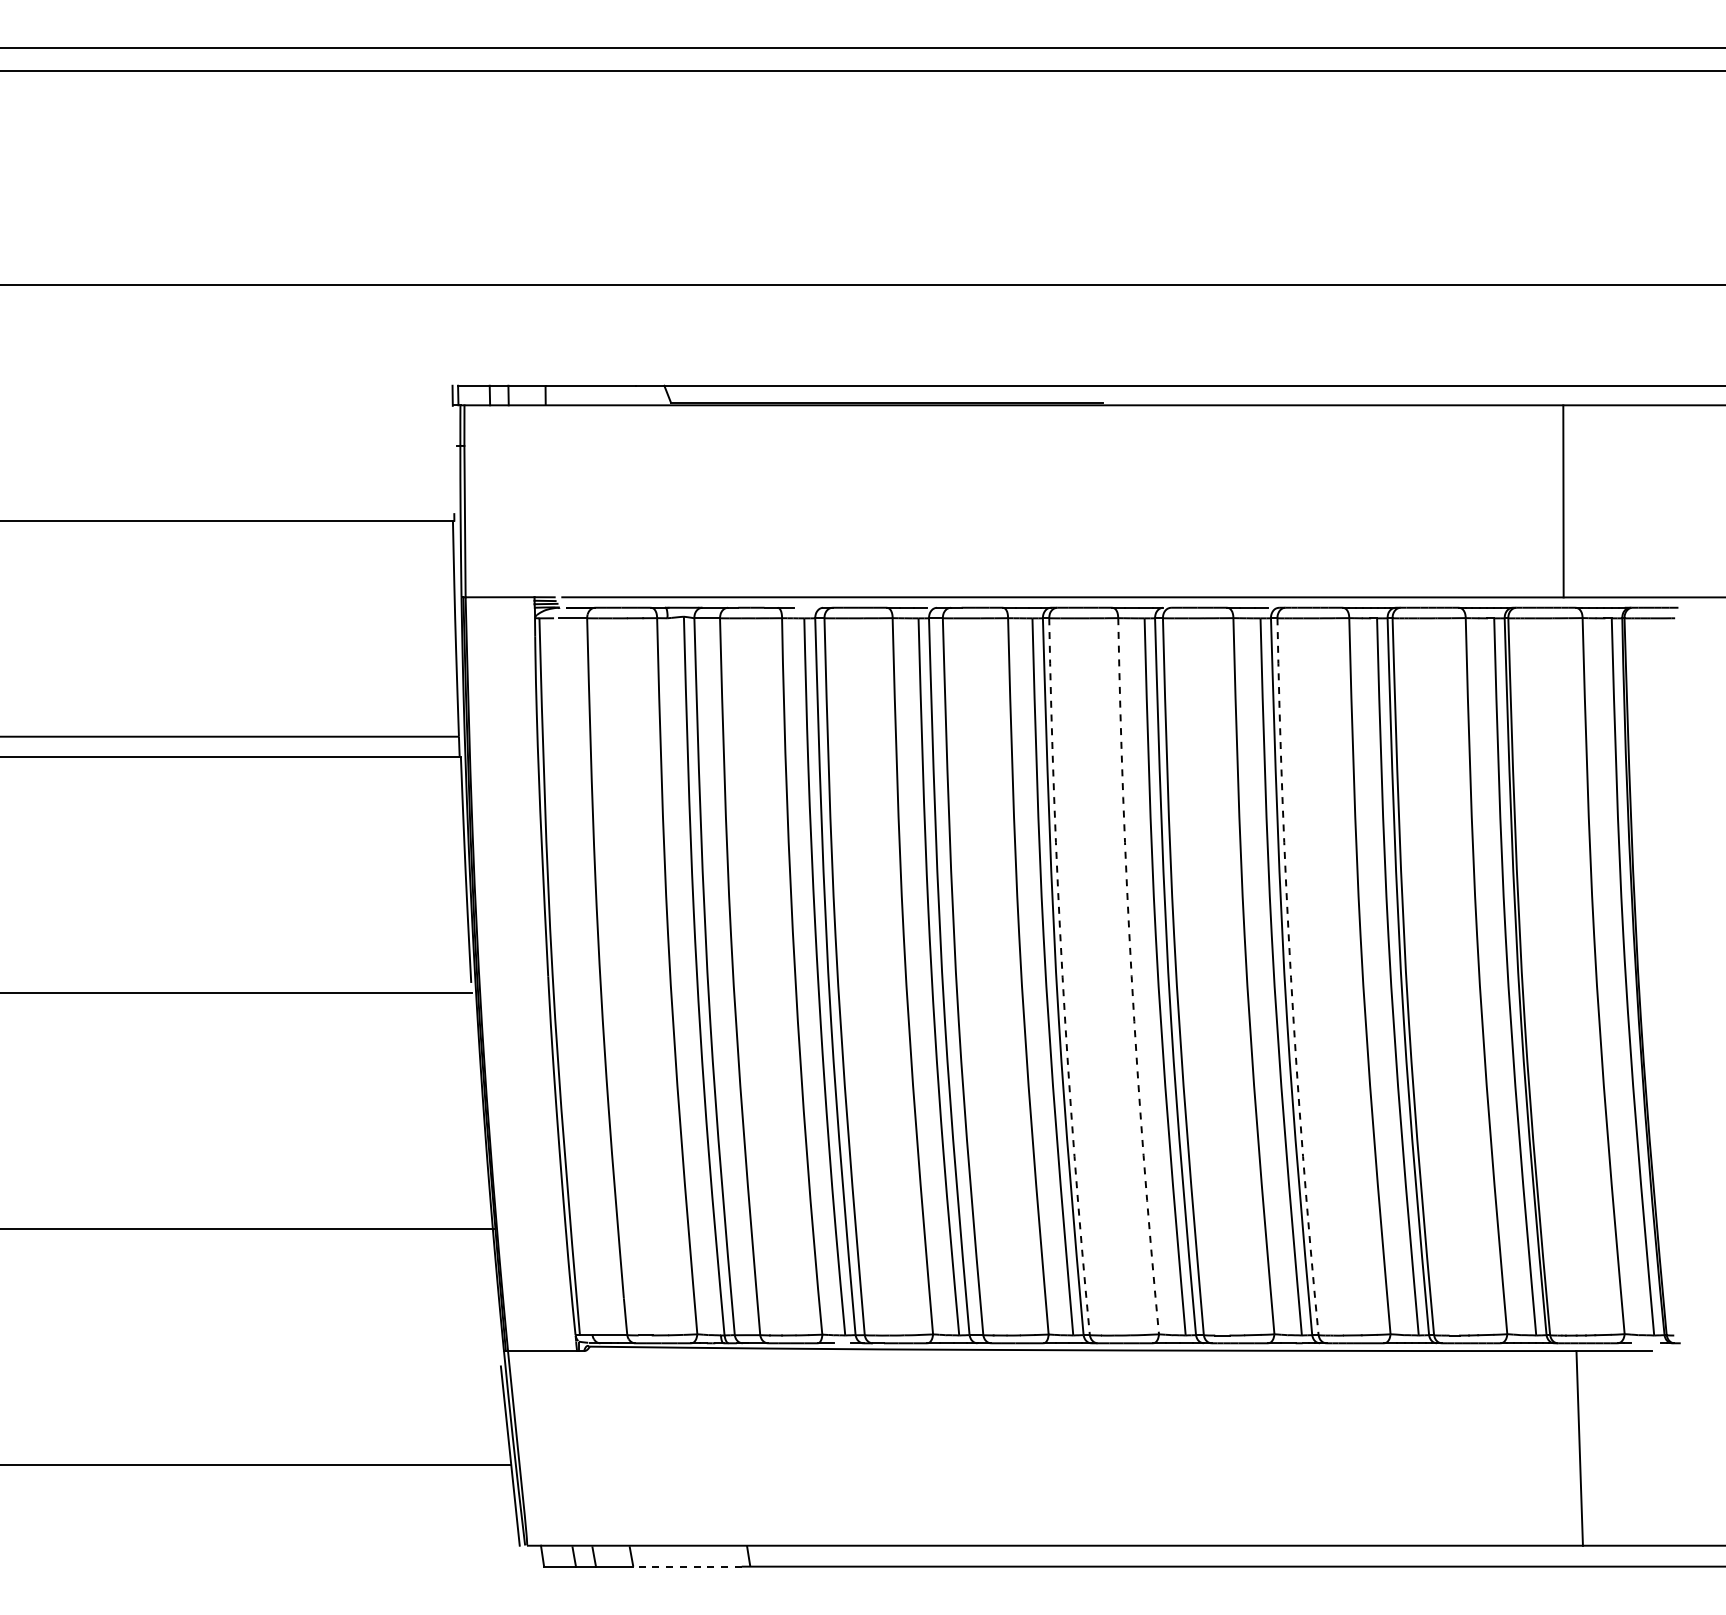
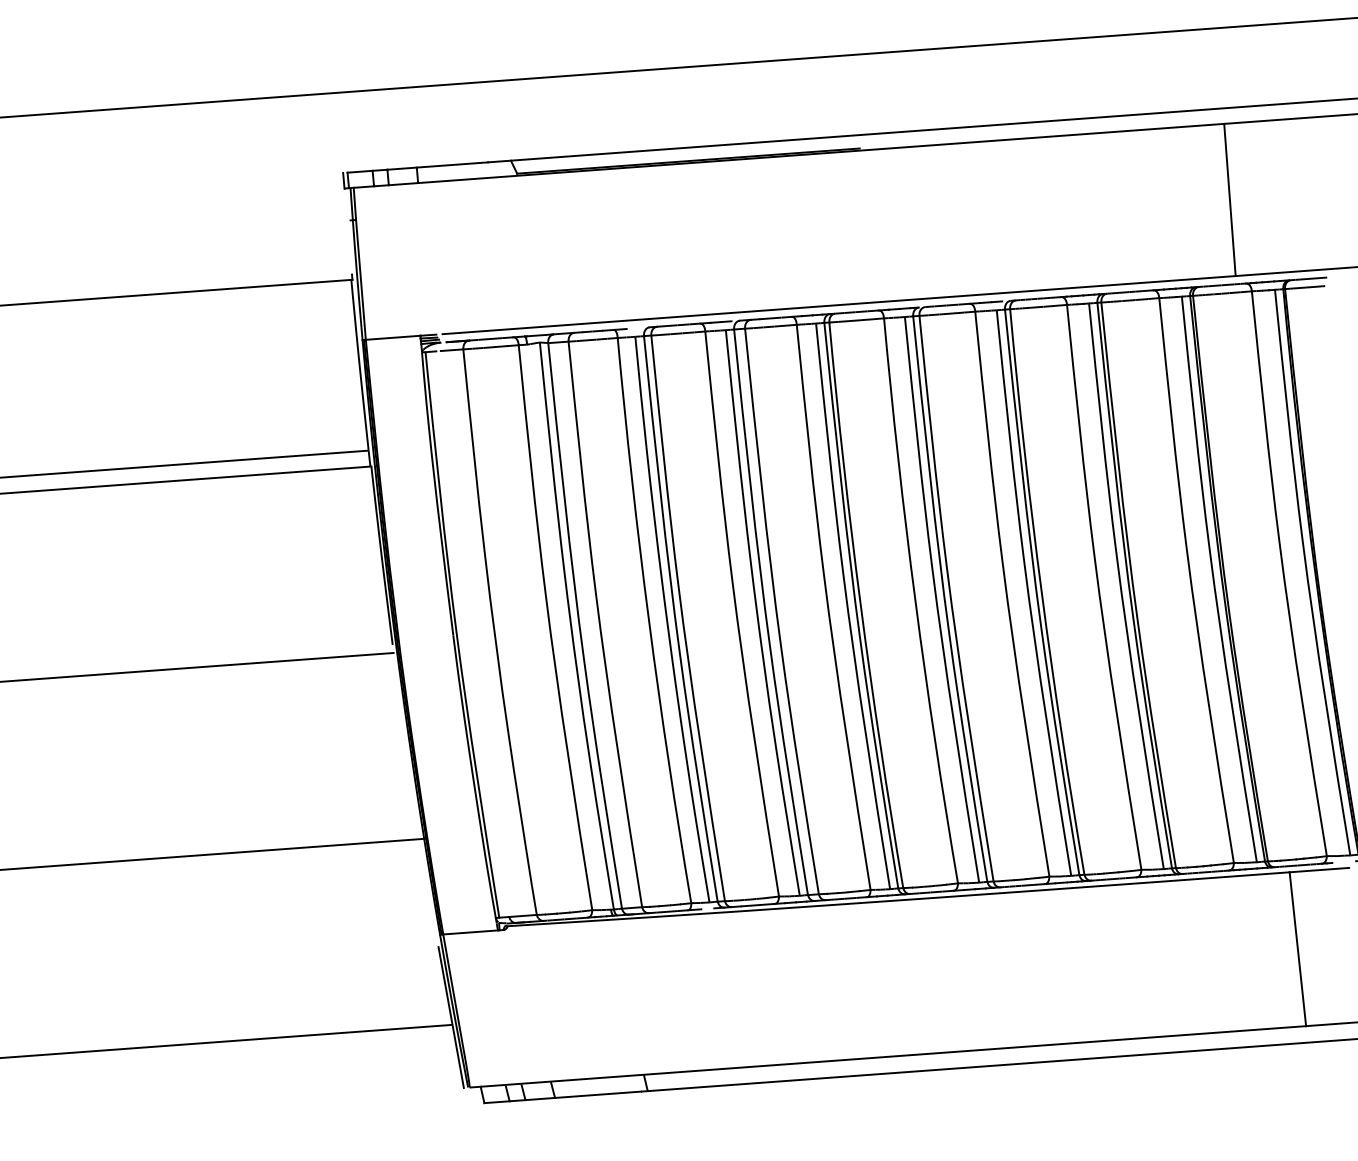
arc: (1131, 976) -> (915, 601), dashed -> solid
arc: (1062, 977) -> (860, 606), dashed -> solid
arc: (1290, 977) -> (1041, 593), dashed -> solid
line: (687, 1566) -> (597, 1094), dashed -> solid

